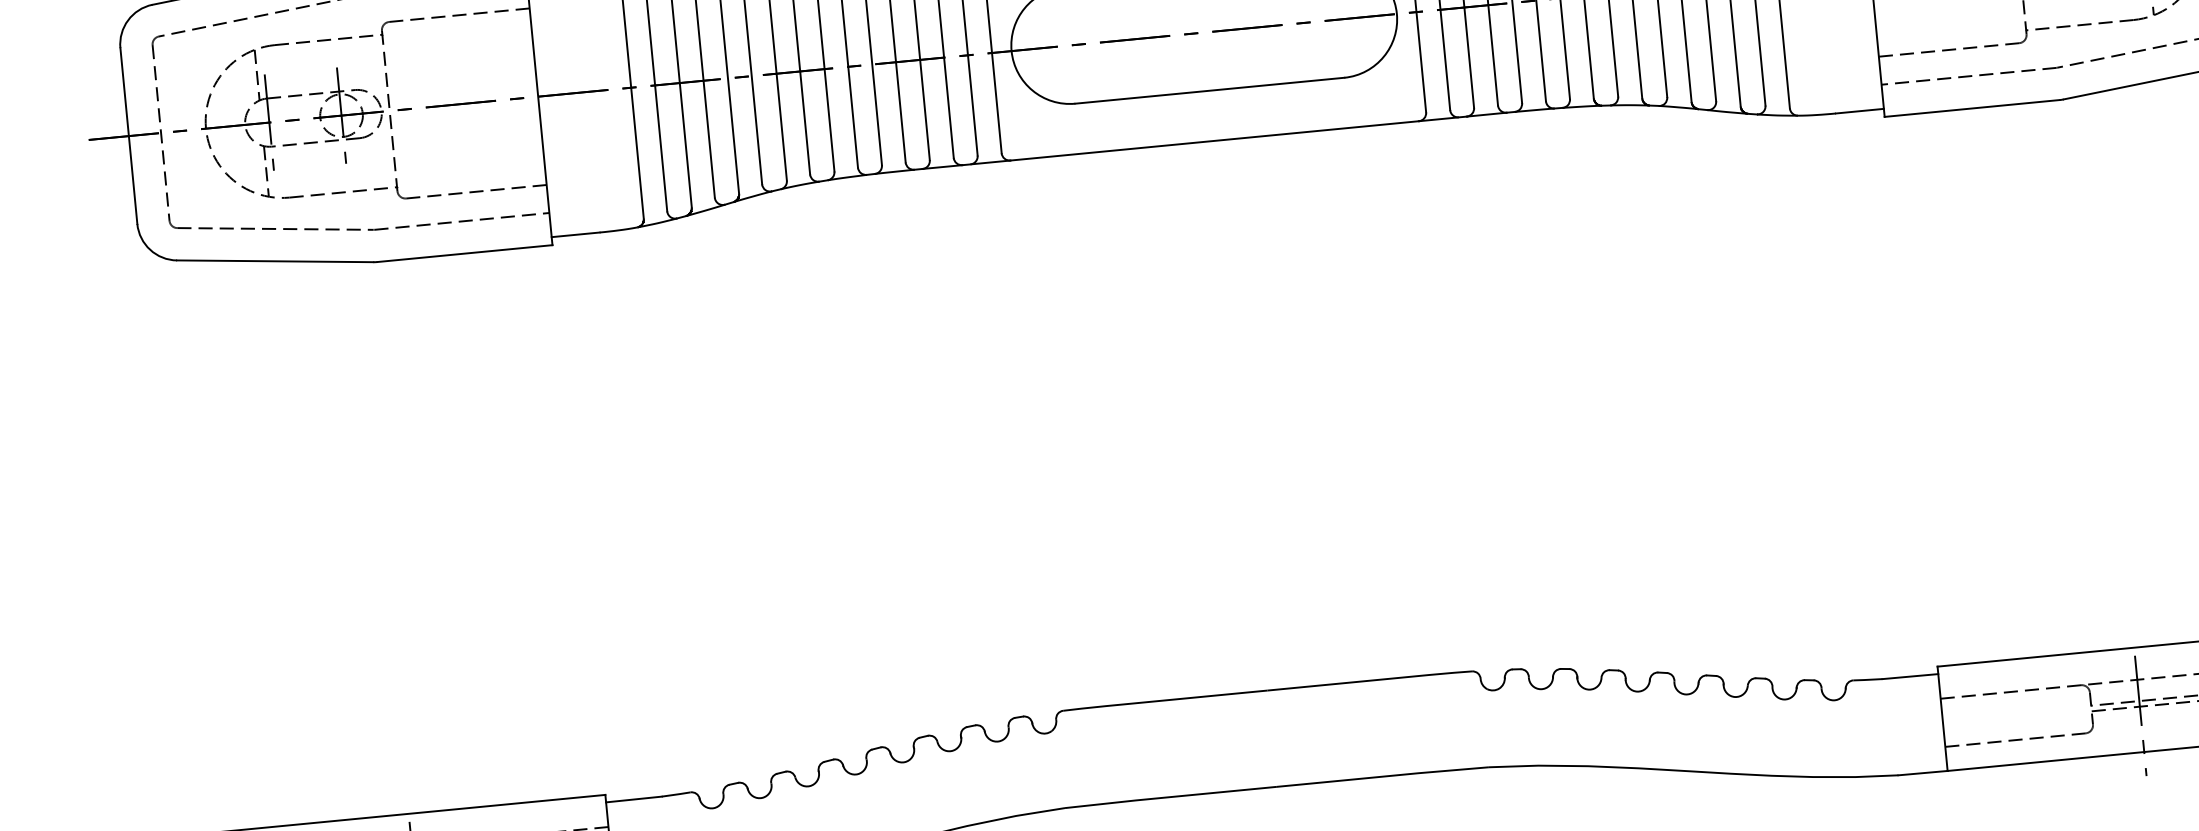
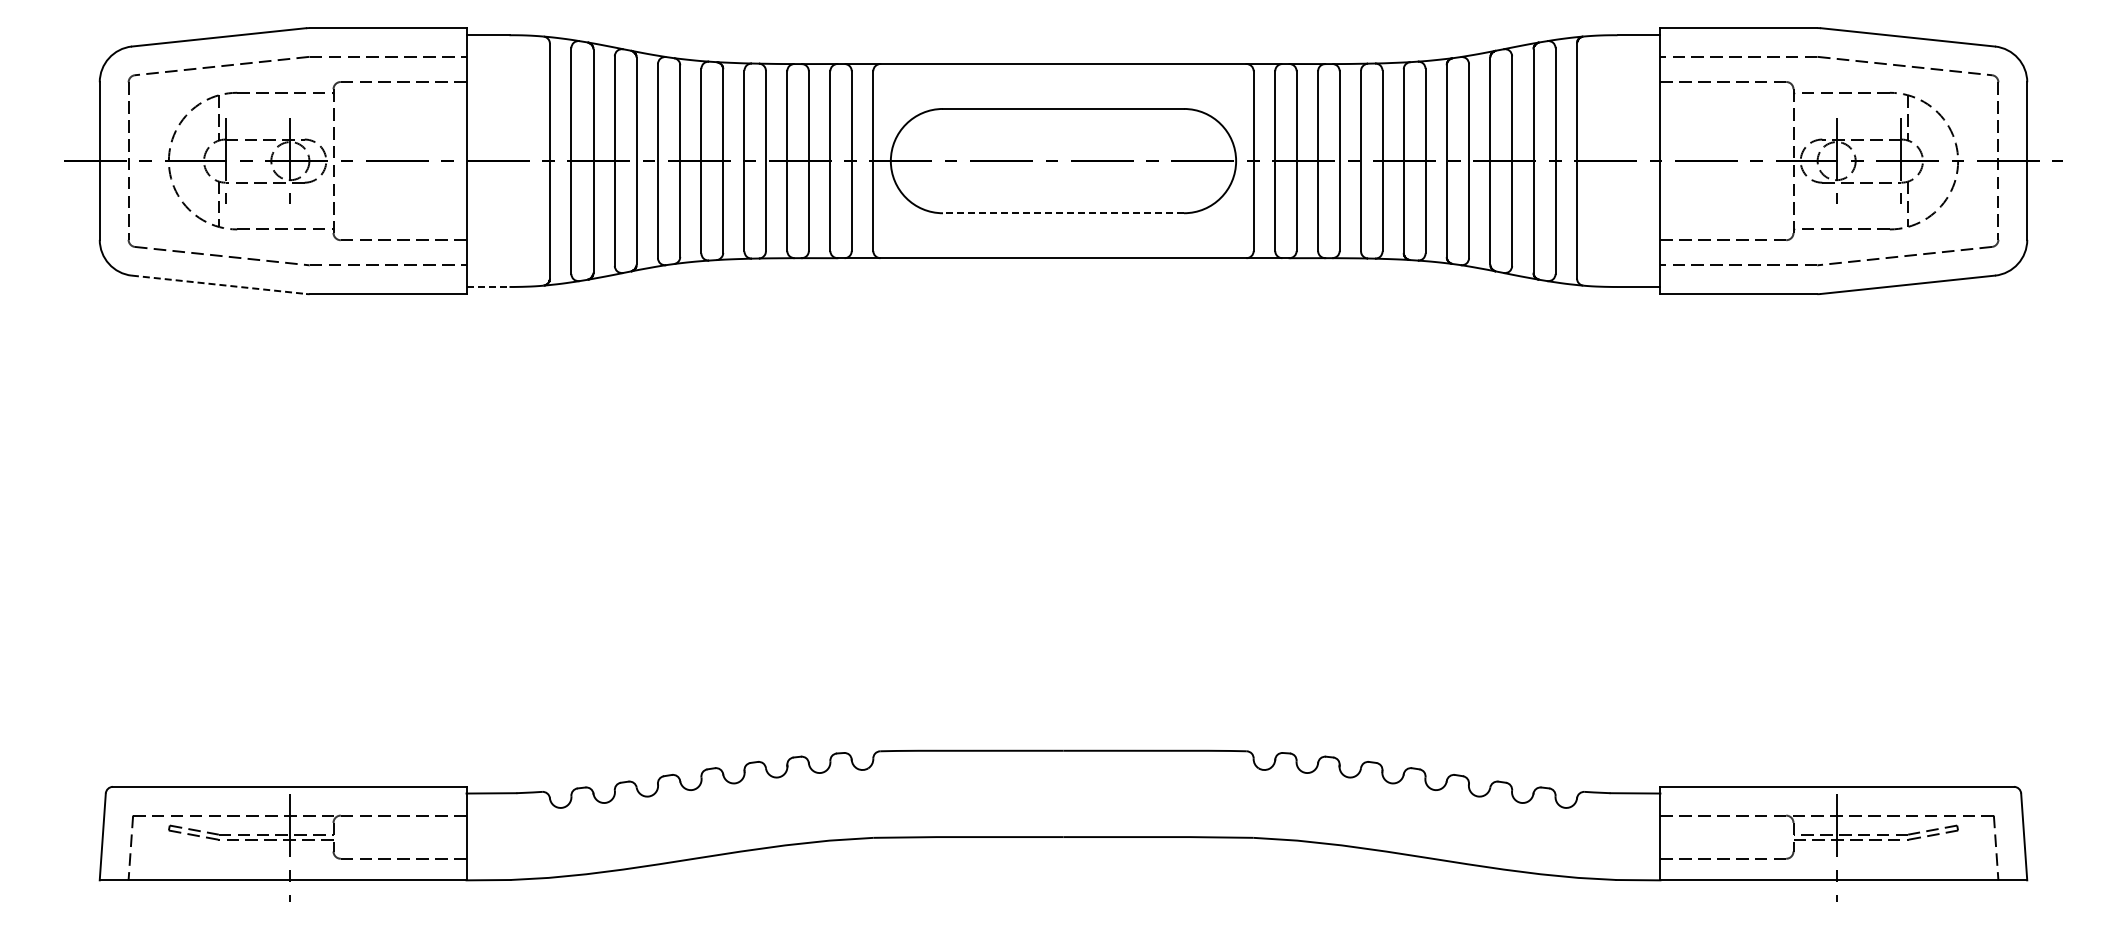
line: (1209, 91) -> (1063, 213), solid -> dashed
line: (576, 234) -> (488, 286), solid -> dashed
line: (274, 261) -> (218, 284), solid -> dashed

